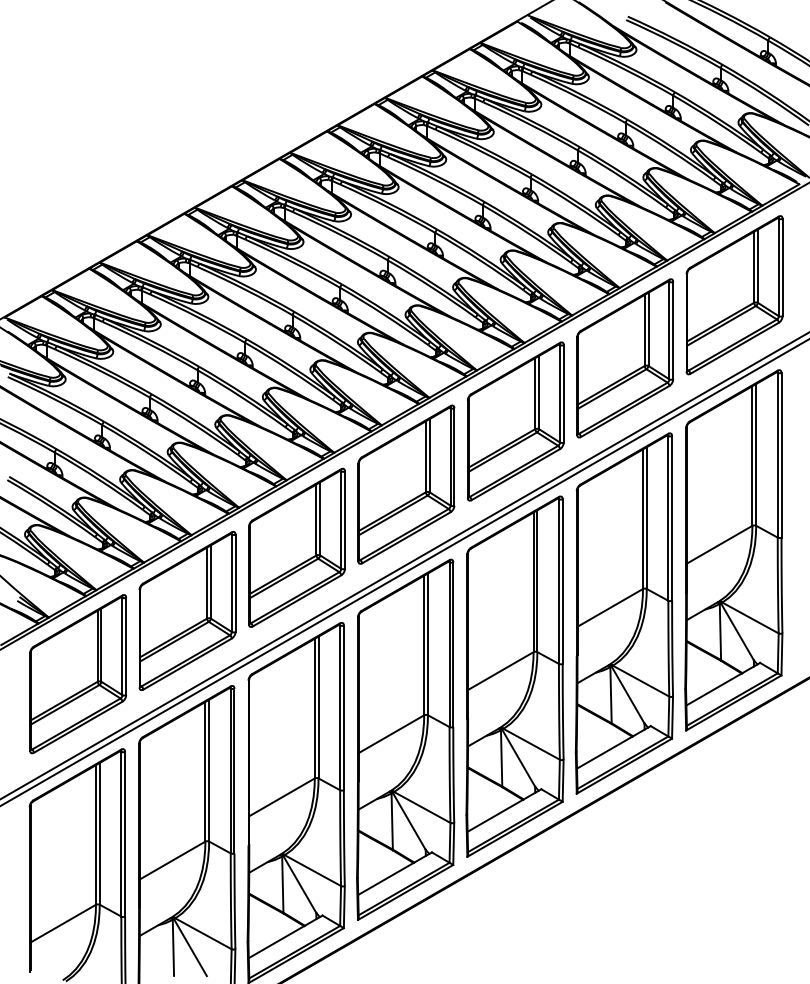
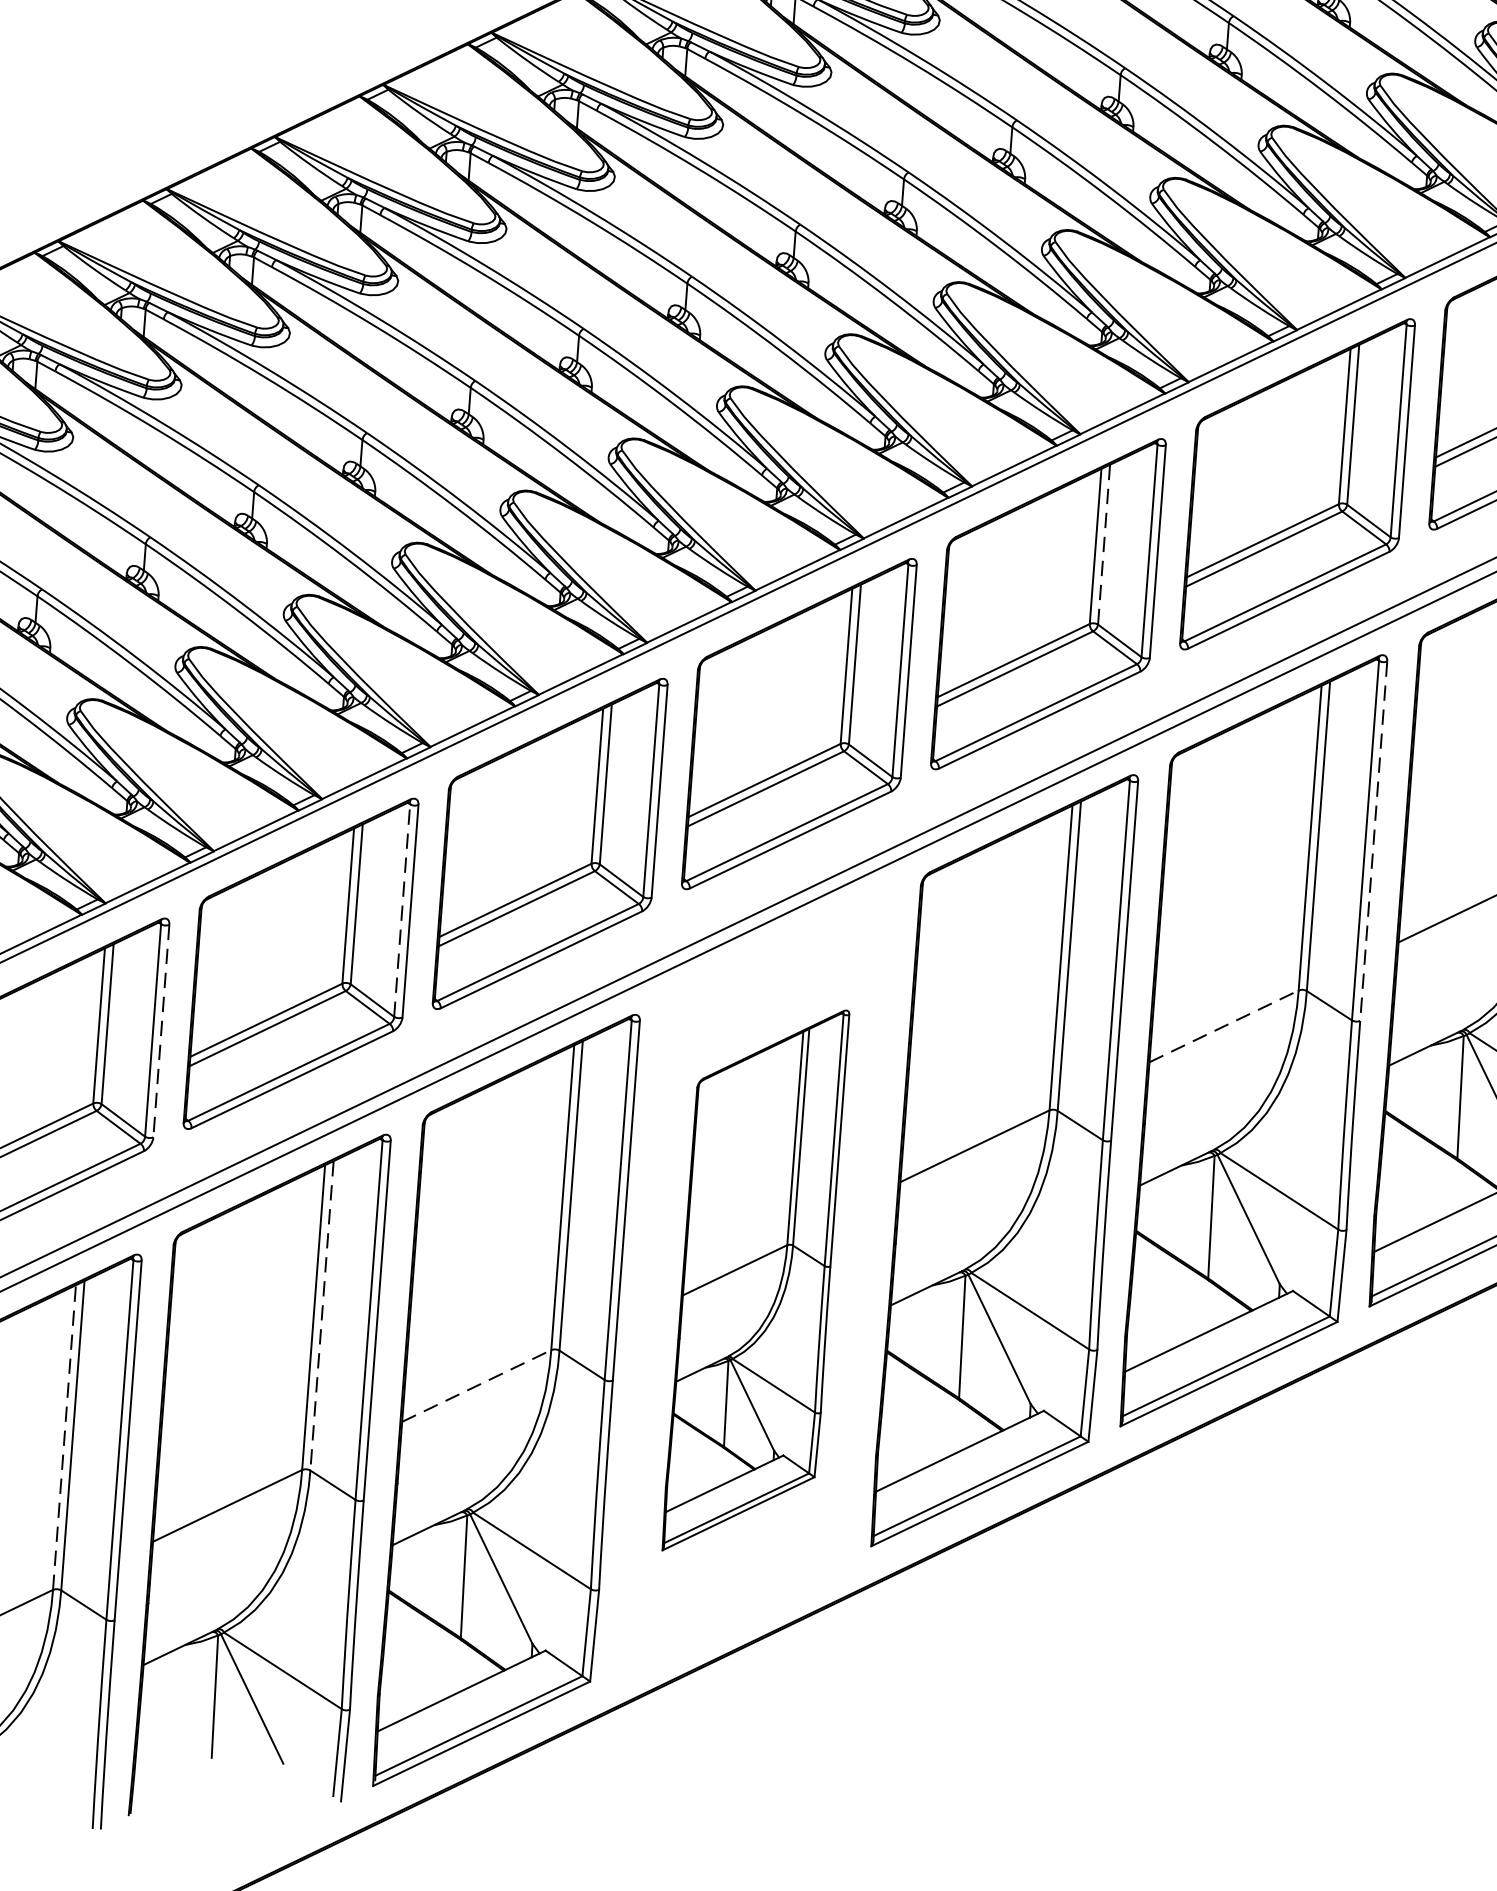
line: (539, 392) -> (1104, 544), solid -> dashed
line: (672, 518) -> (1374, 841), solid -> dashed
line: (231, 583) -> (401, 910), solid -> dashed
line: (610, 607) -> (1224, 1025), solid -> dashed
line: (126, 646) -> (162, 1031), solid -> dashed
part: (405, 739) -> (755, 1279), size x0.7
line: (209, 770) -> (322, 1315), solid -> dashed
line: (282, 797) -> (477, 1386), solid -> dashed
line: (95, 834) -> (63, 1436), solid -> dashed

